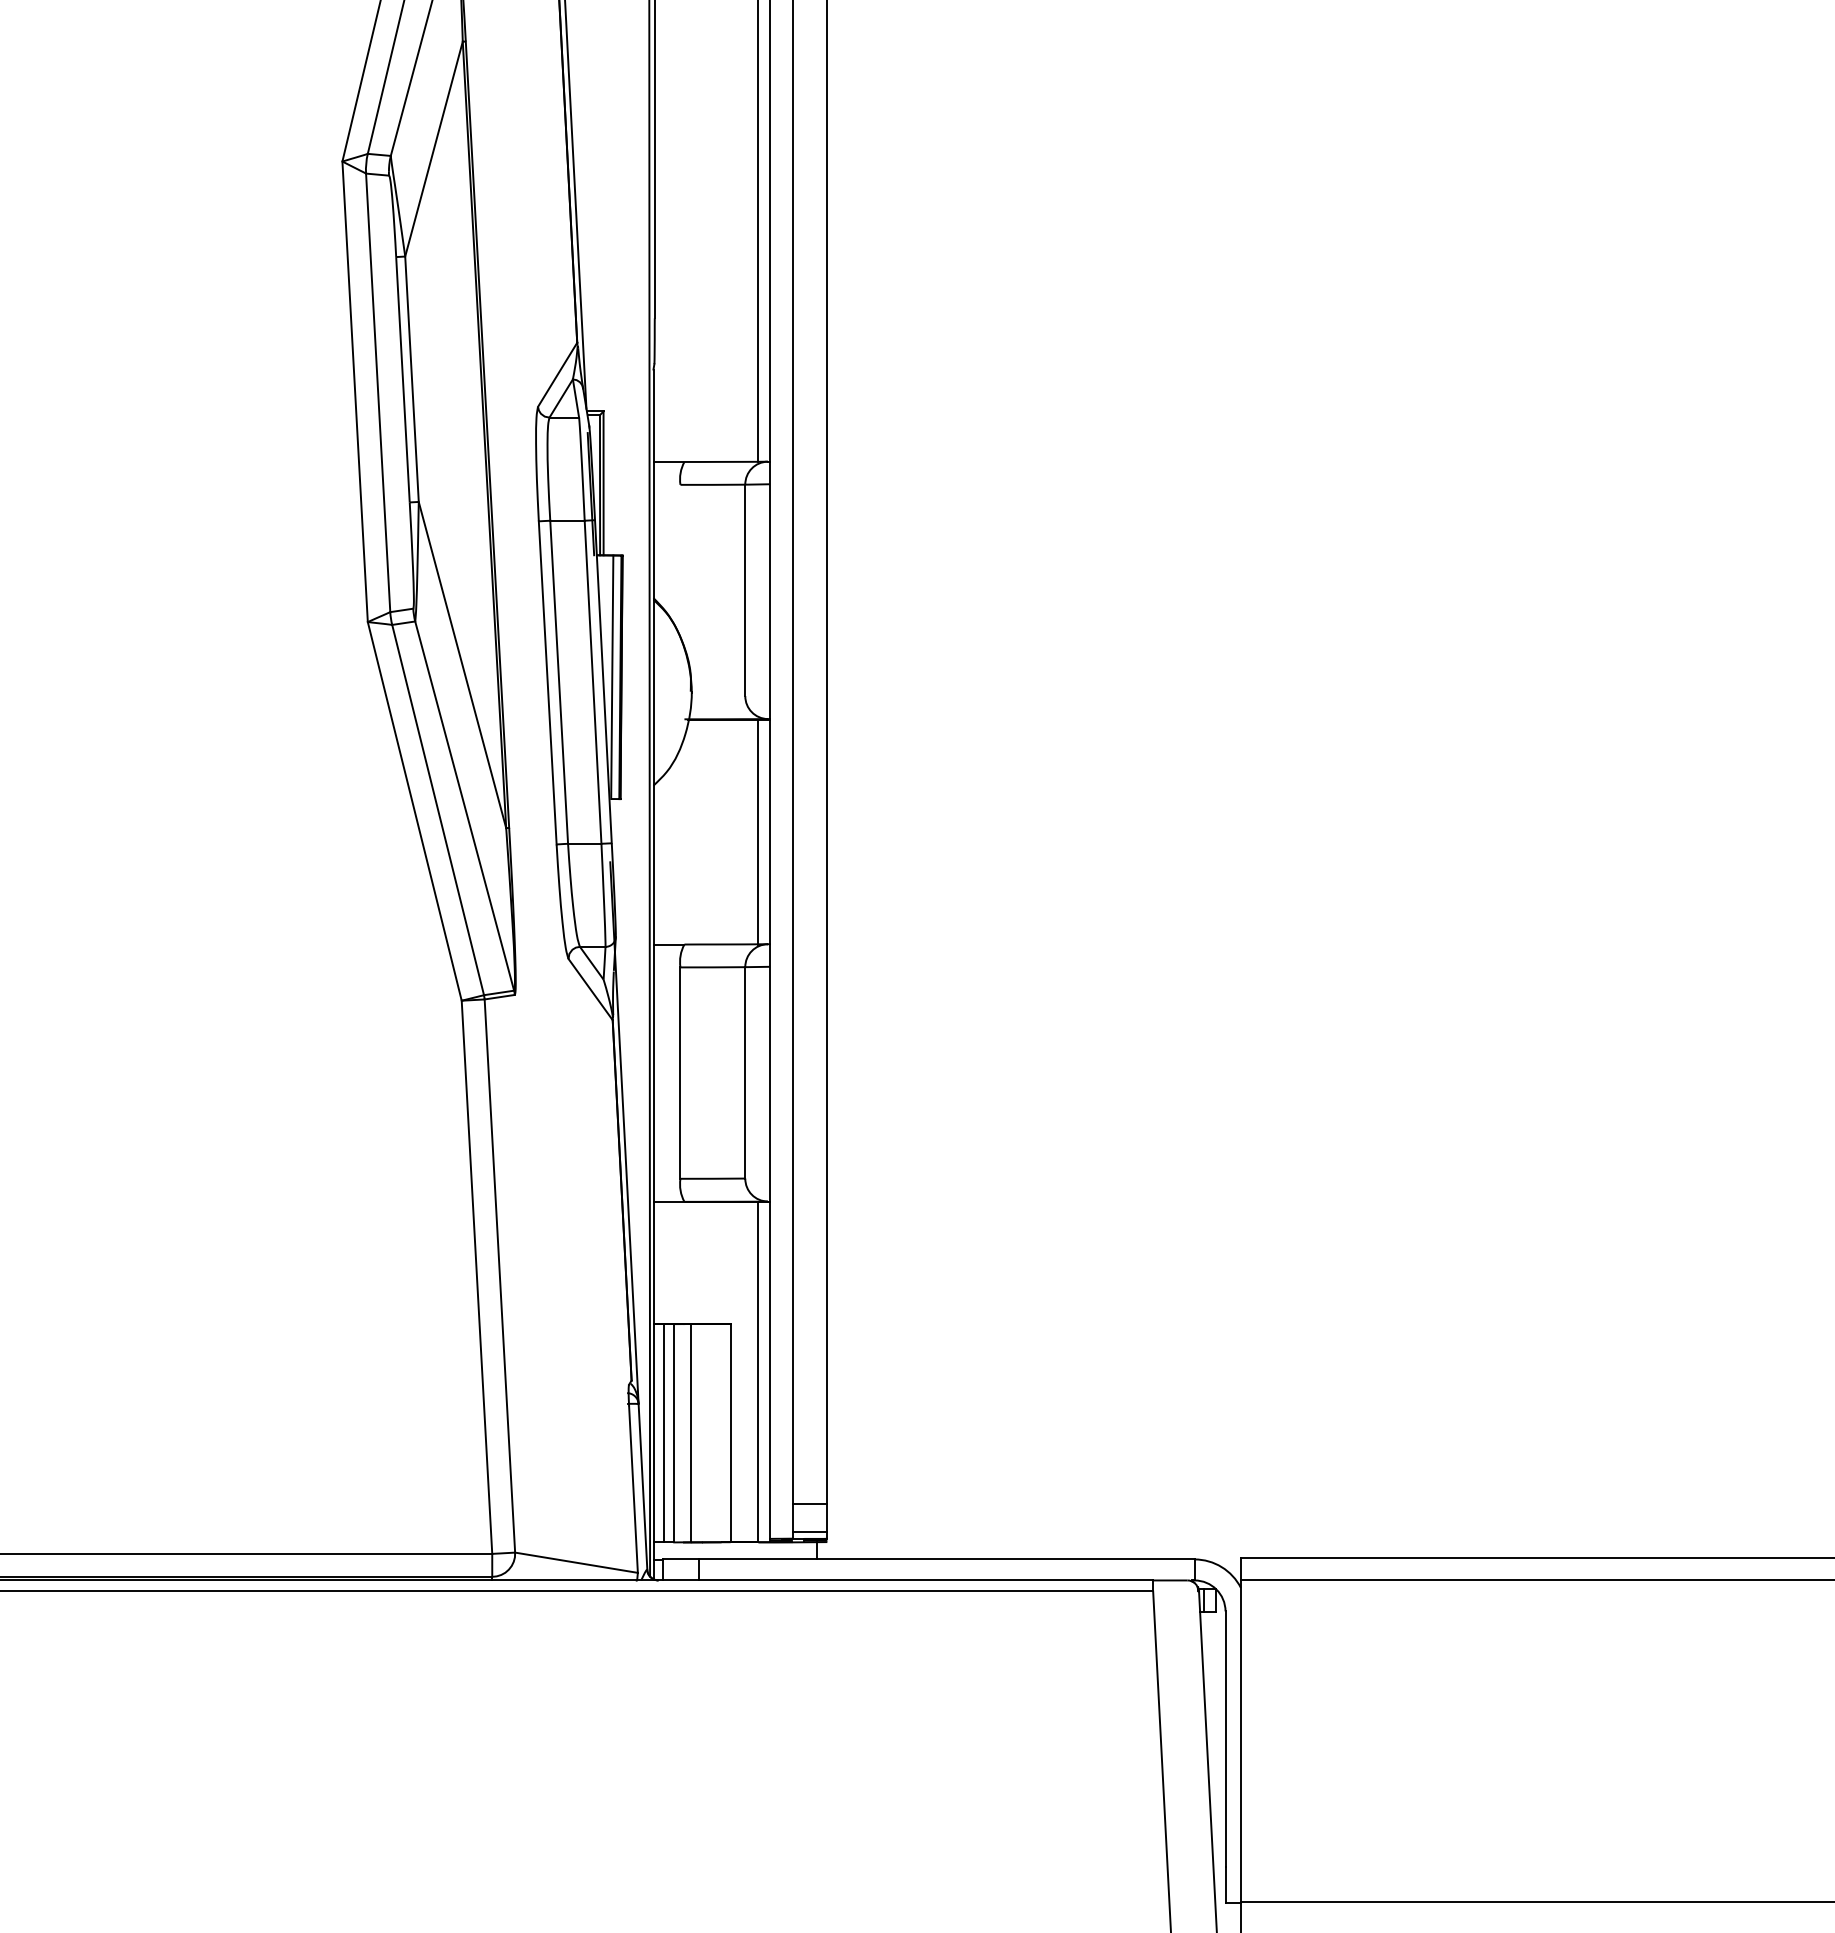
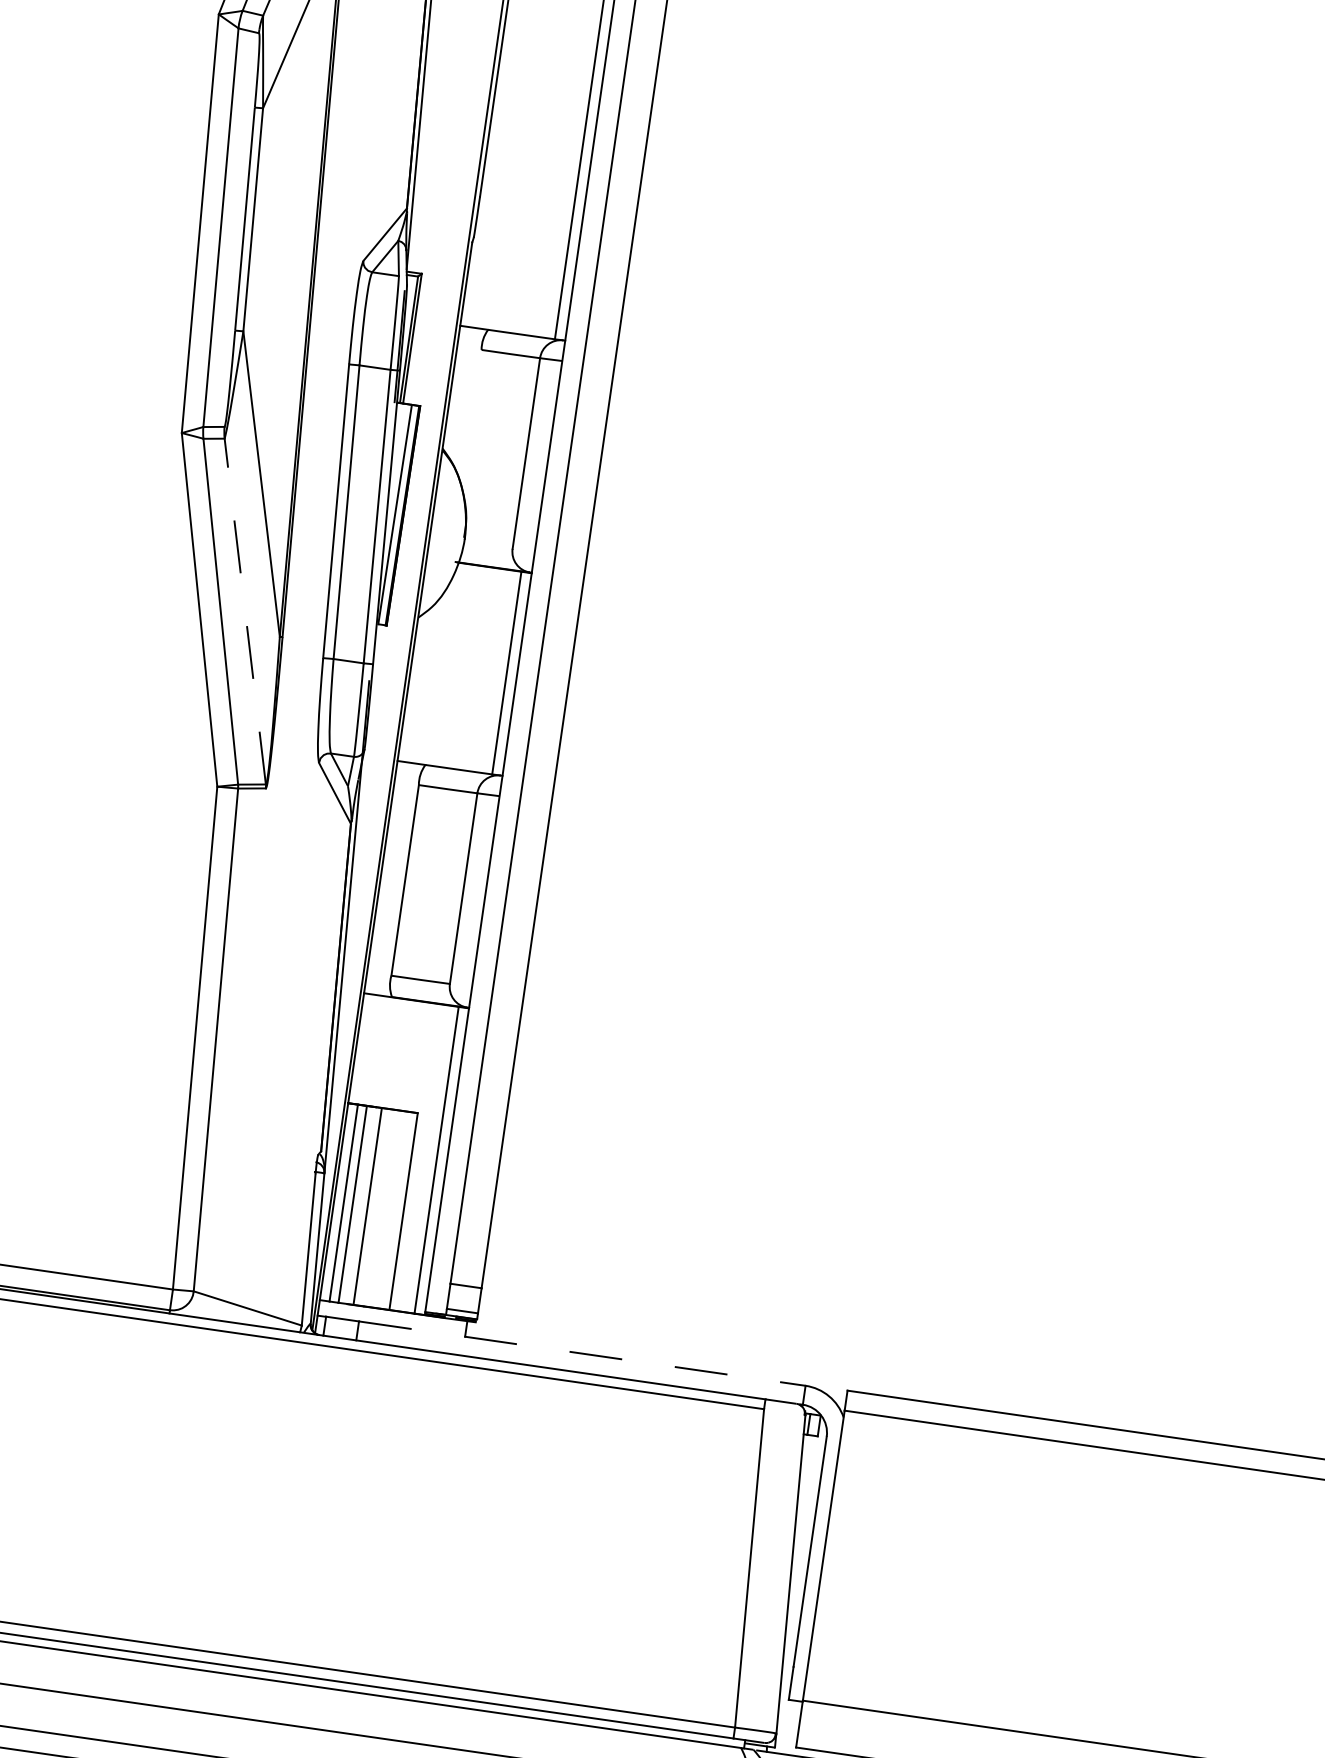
line: (464, 805) -> (245, 611), solid -> dashed
line: (946, 1559) -> (581, 1353), solid -> dashed

